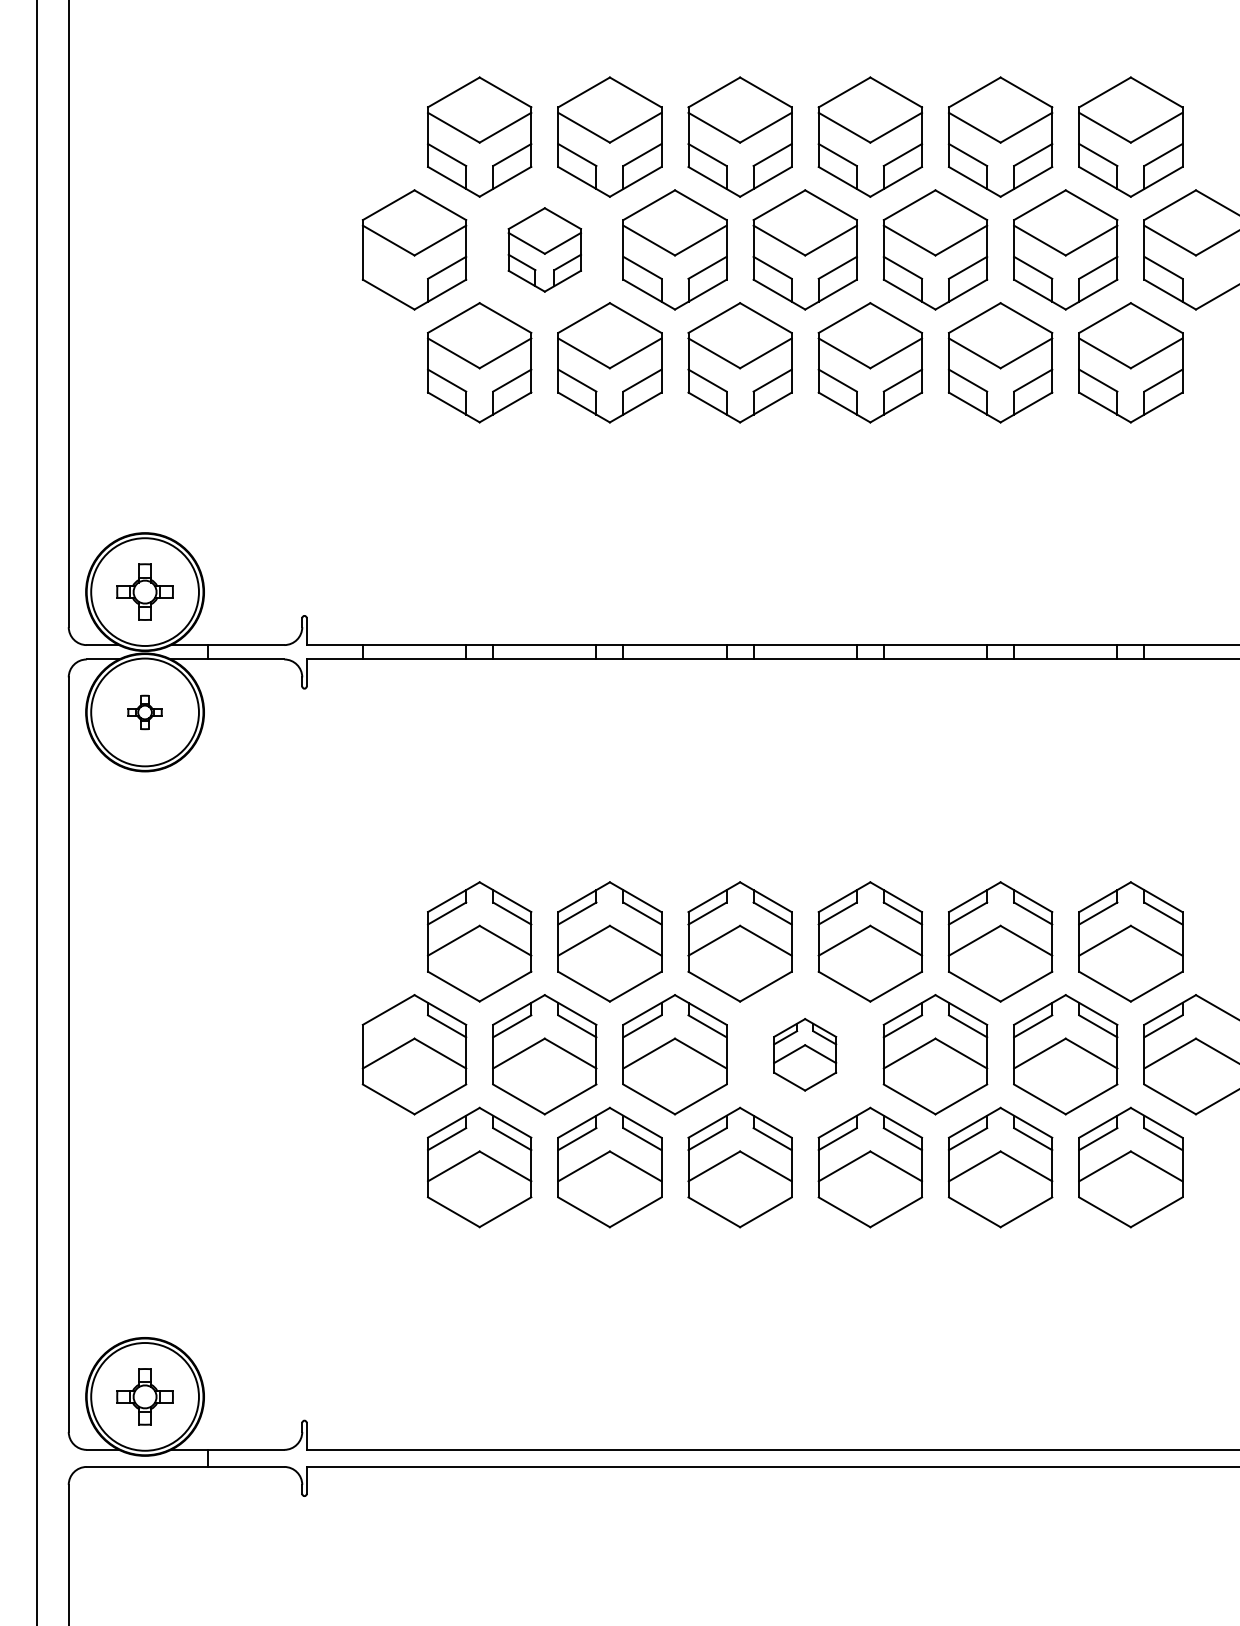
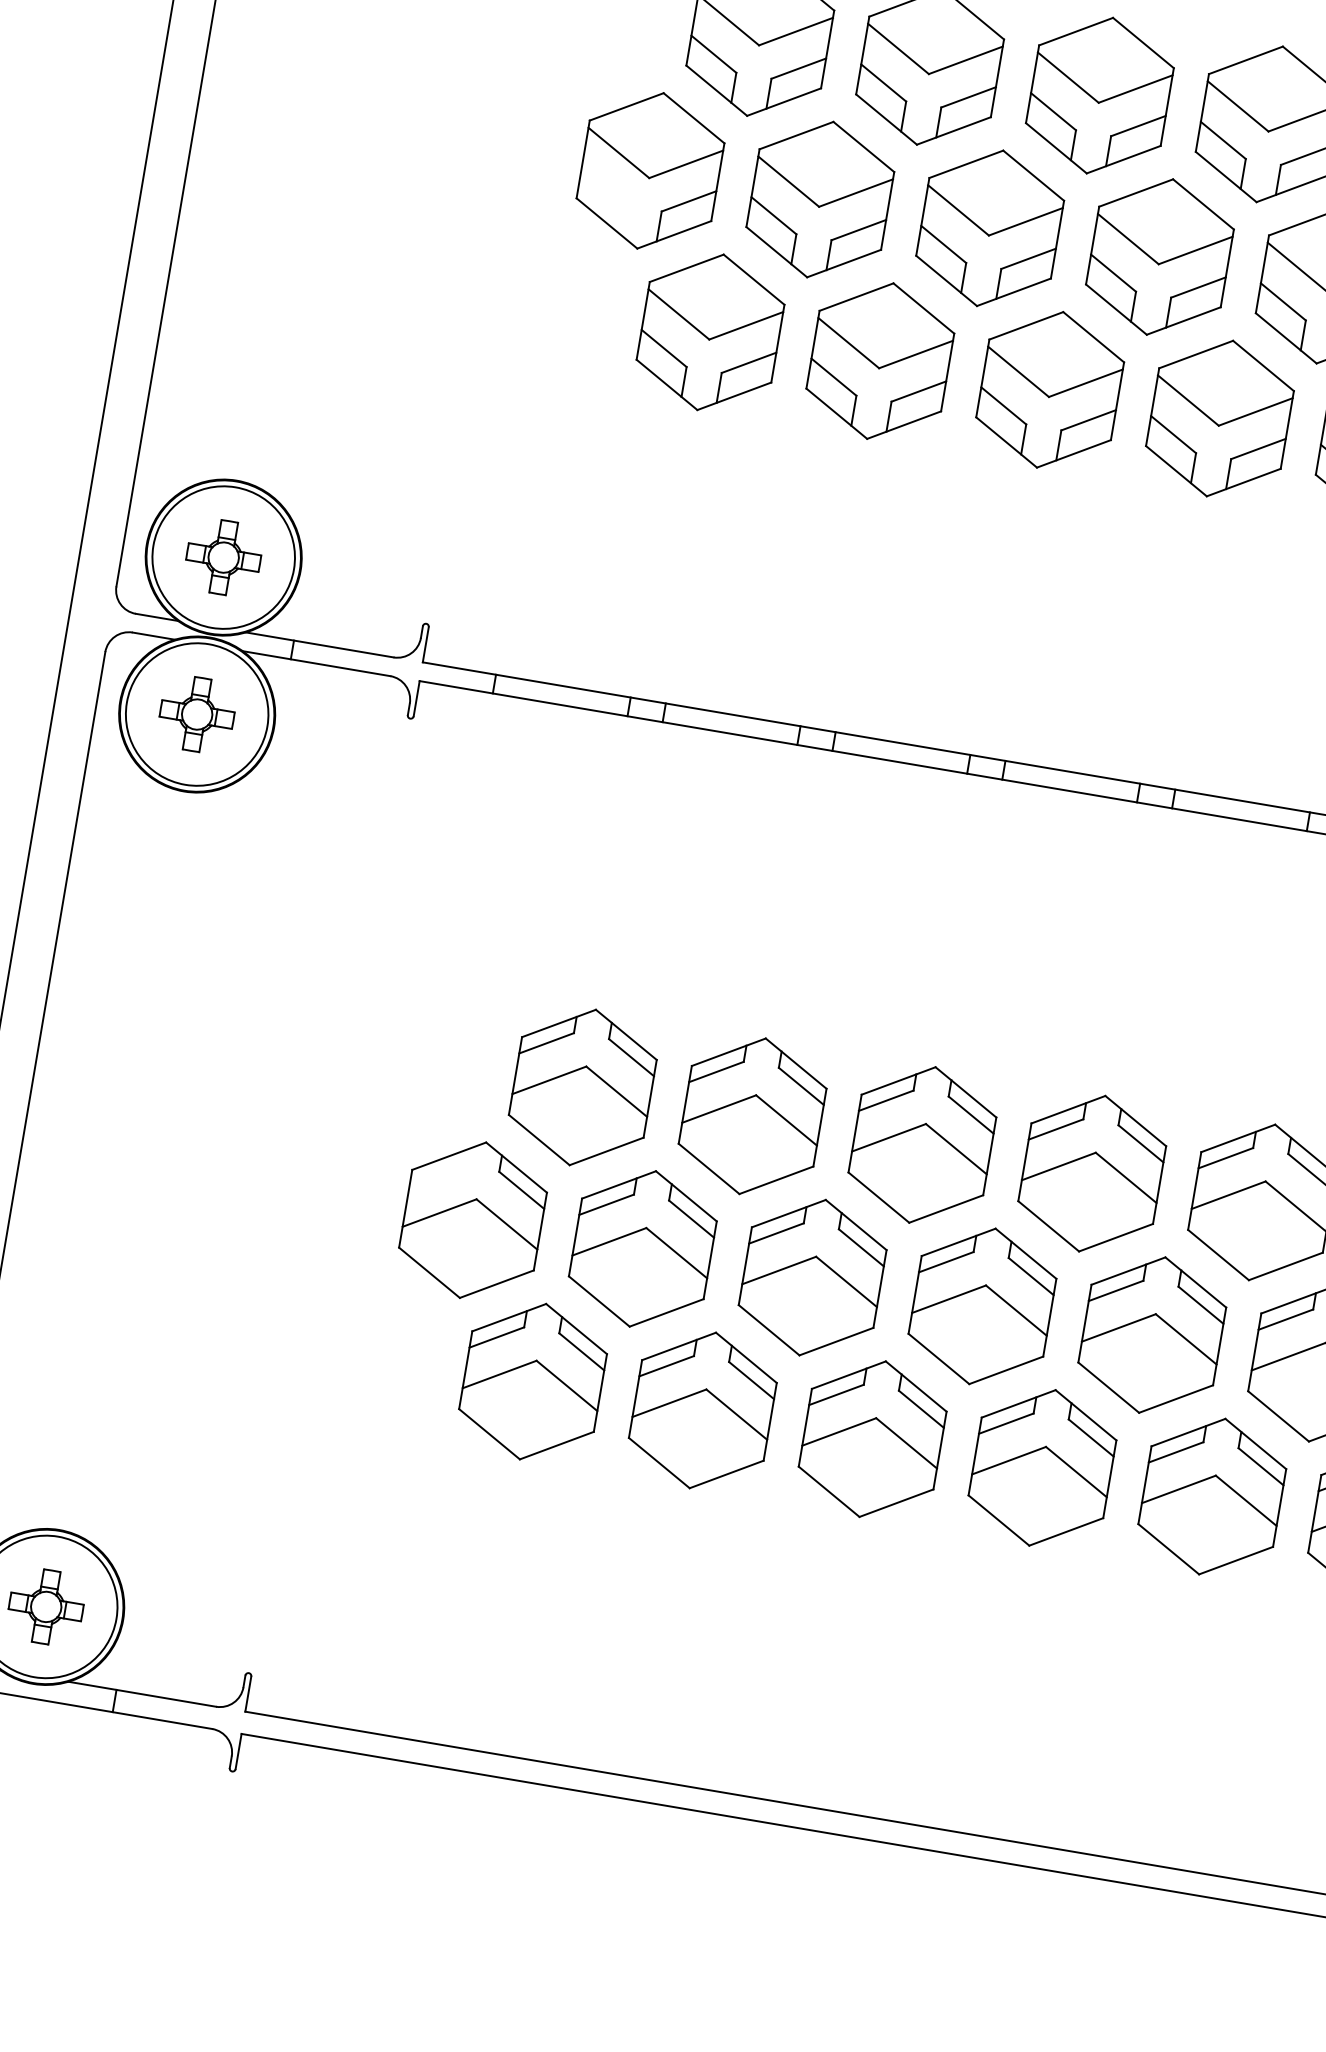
part: (544, 249) -> (820, 198), size x1.43
part: (144, 712) -> (196, 714), size x1.67
part: (804, 1054) -> (981, 1305), size x1.67

